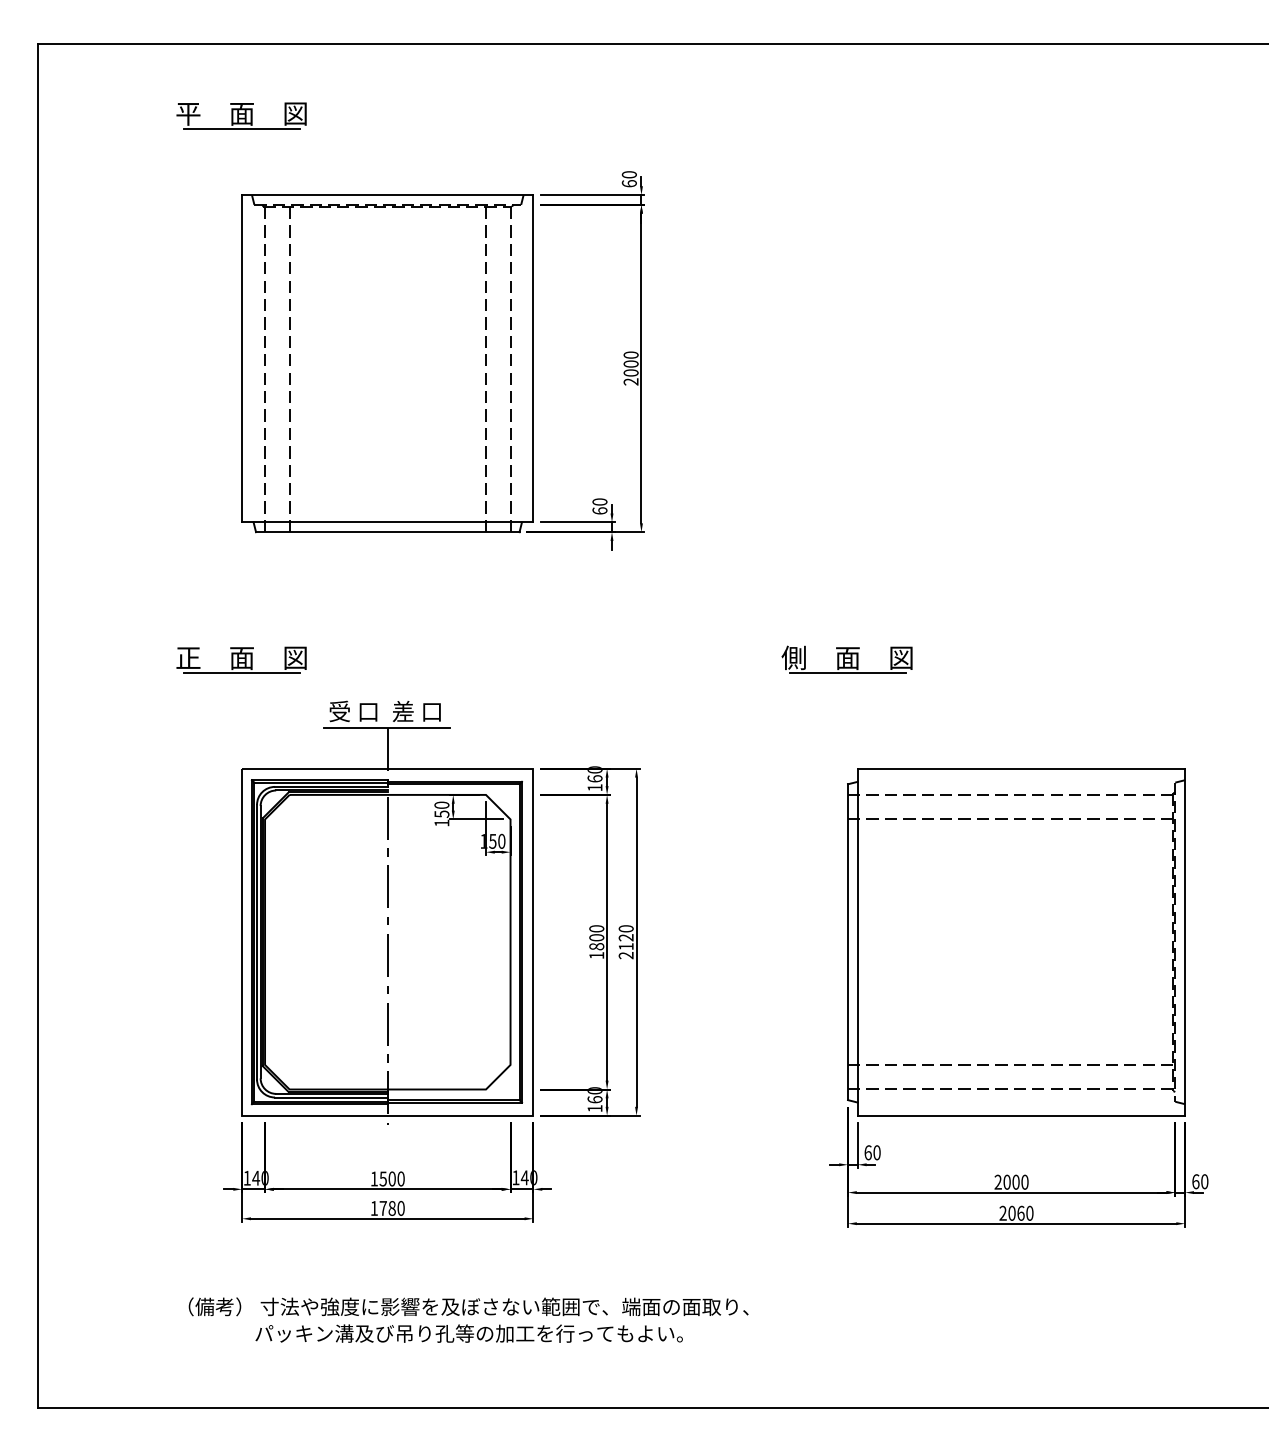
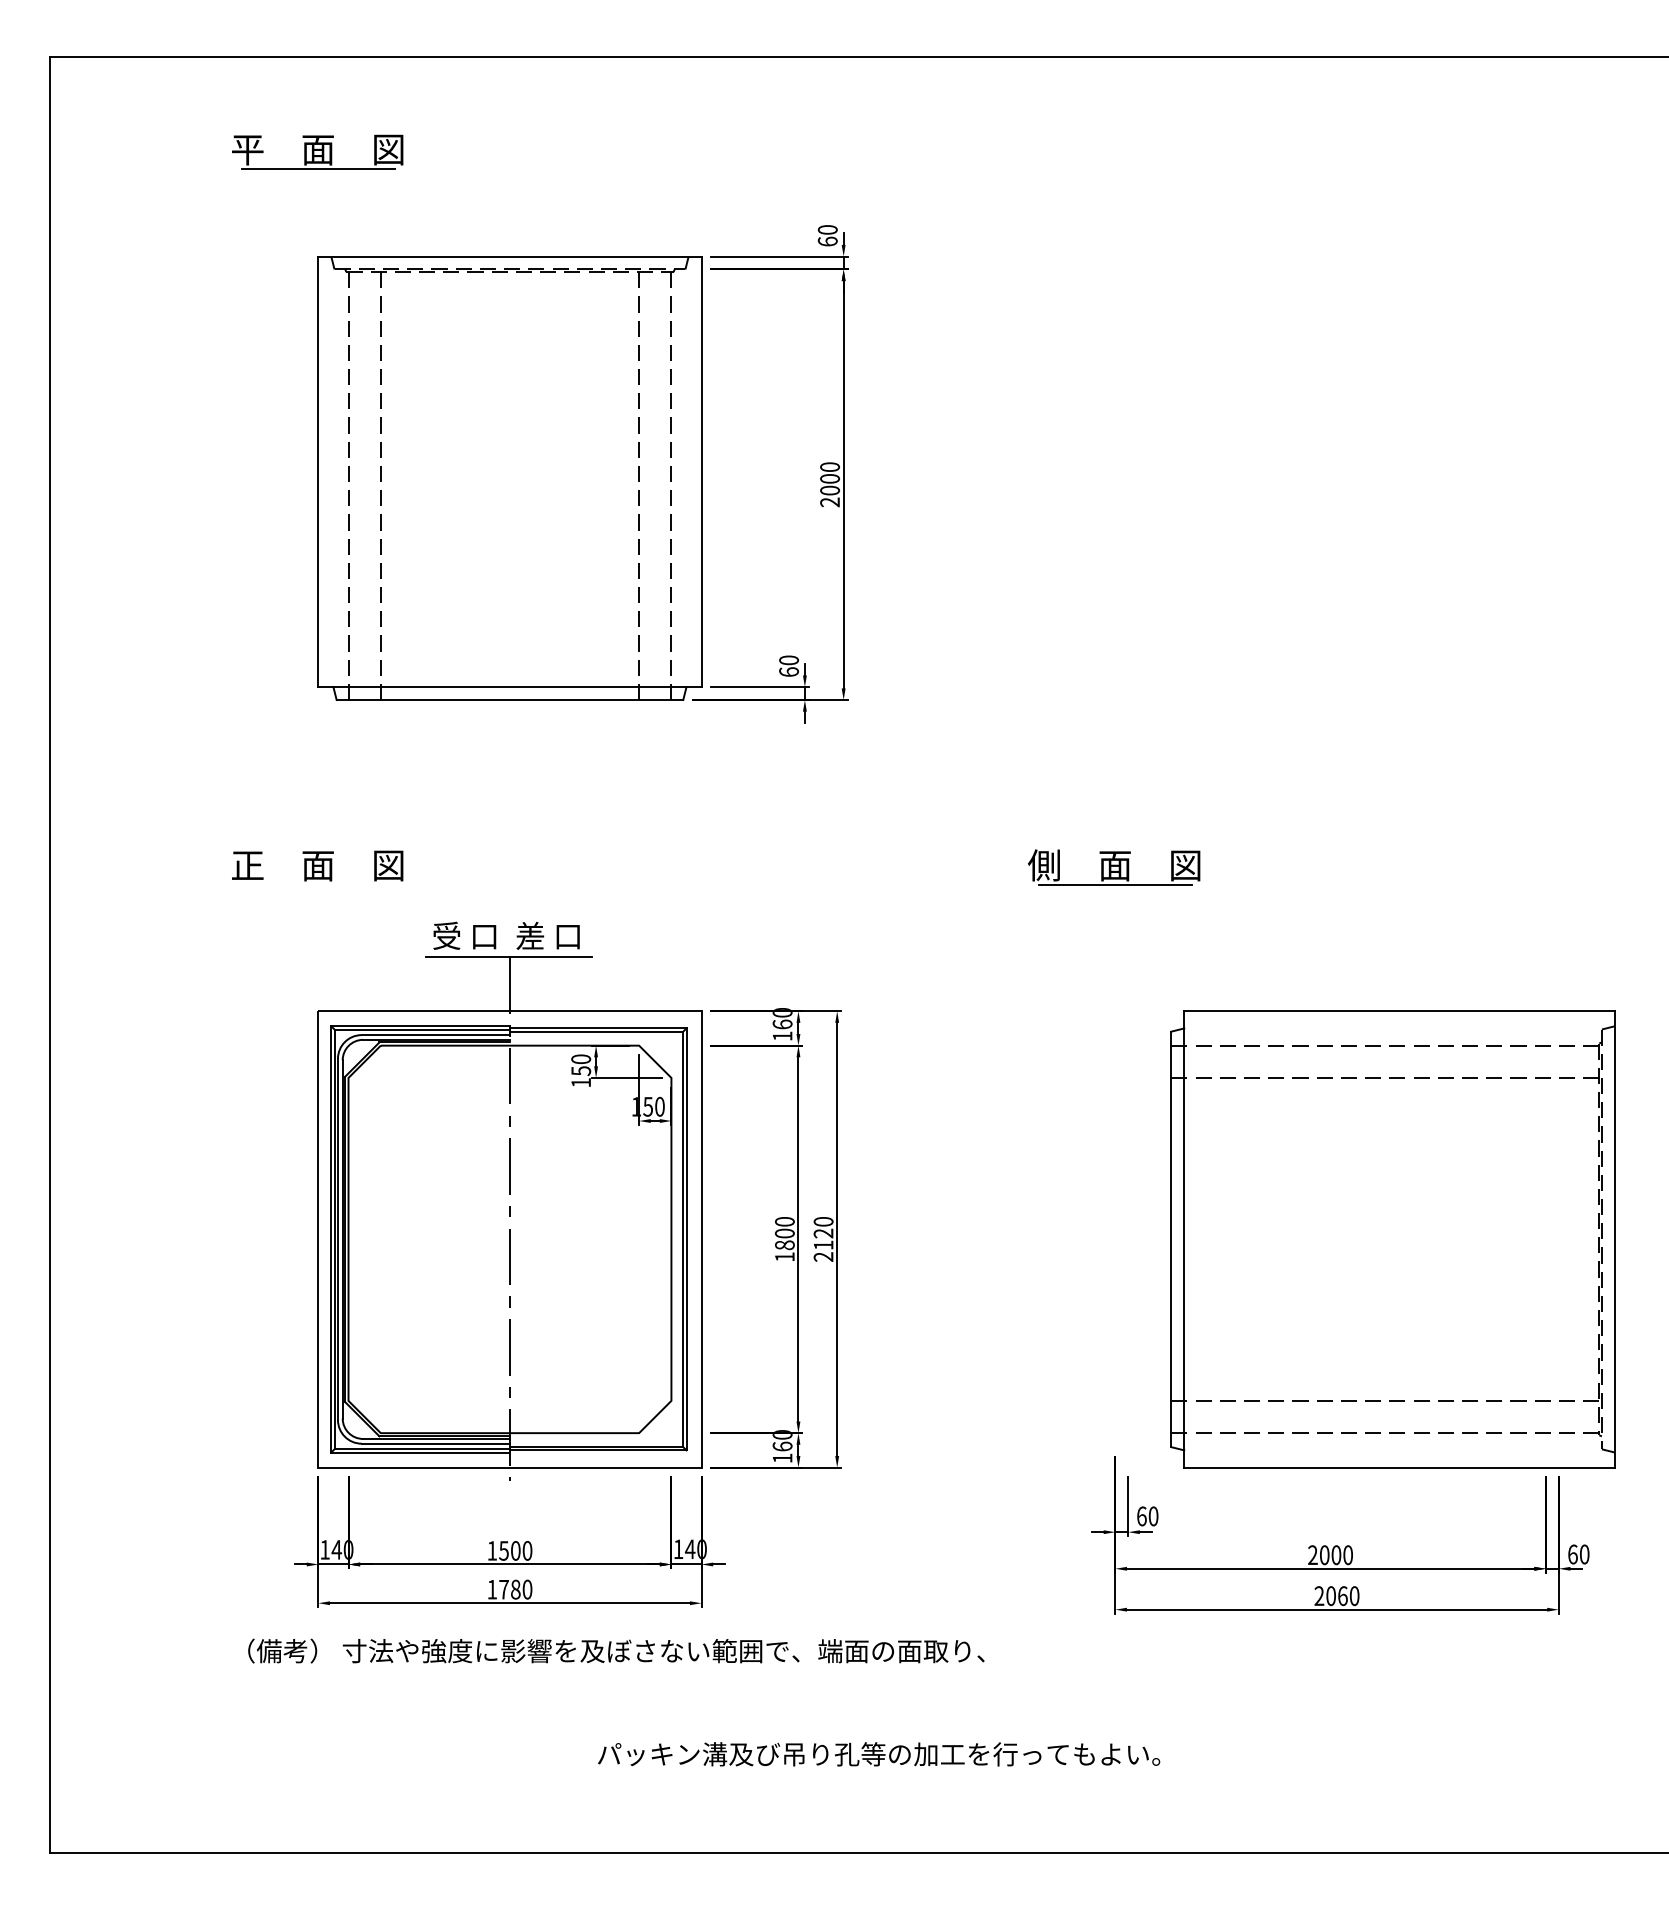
line: (241, 673) -> (317, 885), removed
part: (1016, 942) -> (1392, 1239), moved
text: (468, 1306) -> (616, 1650), moved
text: (469, 1333) -> (879, 1754), moved

